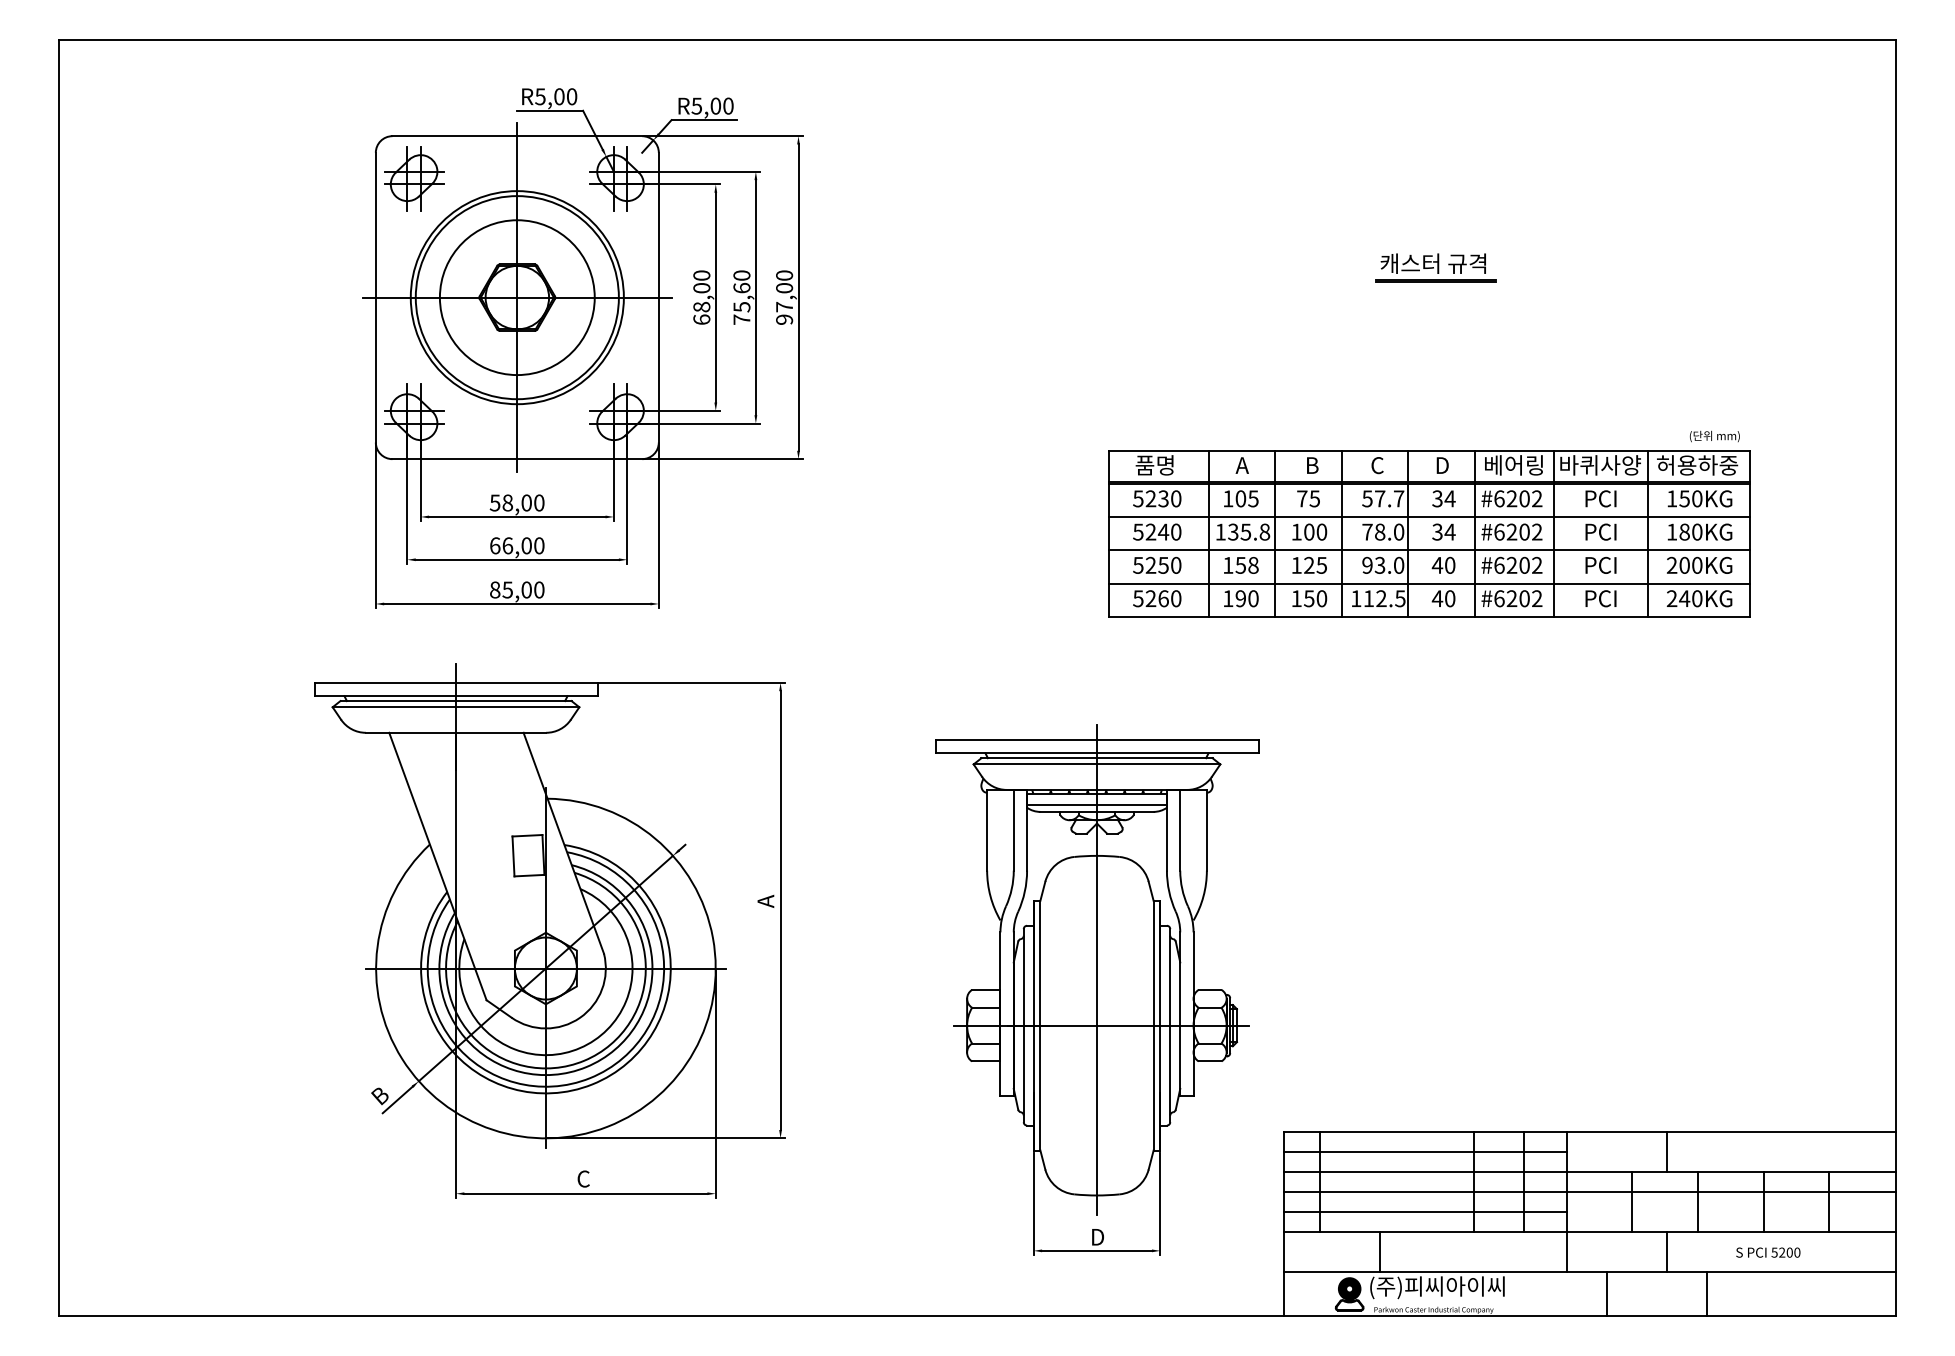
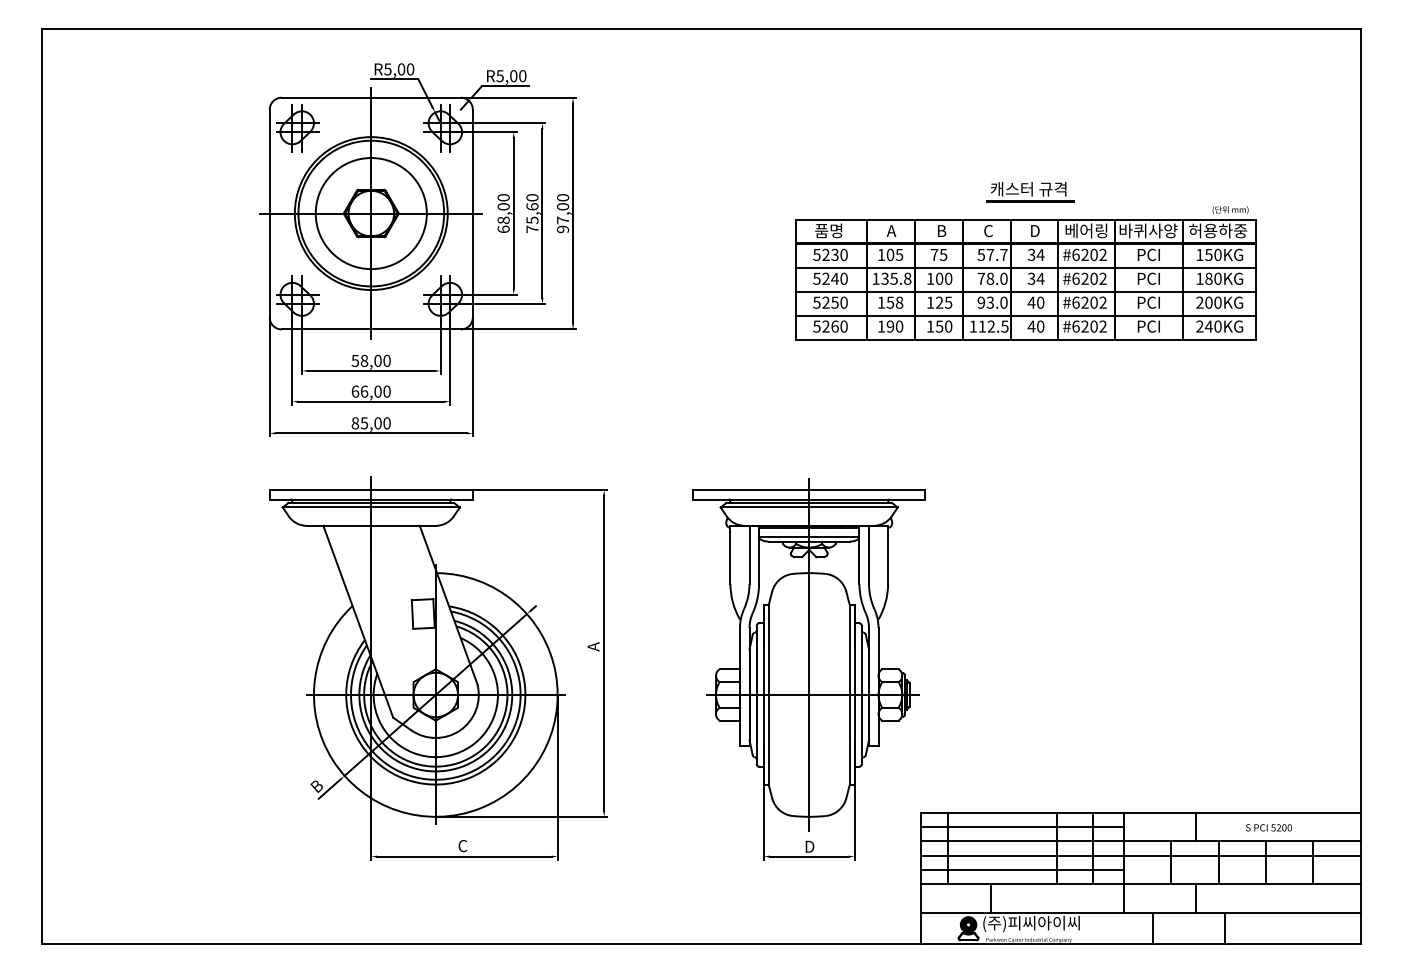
part: (1429, 524) -> (1025, 273), moved
part: (549, 931) -> (438, 668), moved
part: (1095, 990) -> (808, 669), moved
text: (1767, 1252) -> (1268, 827), moved

